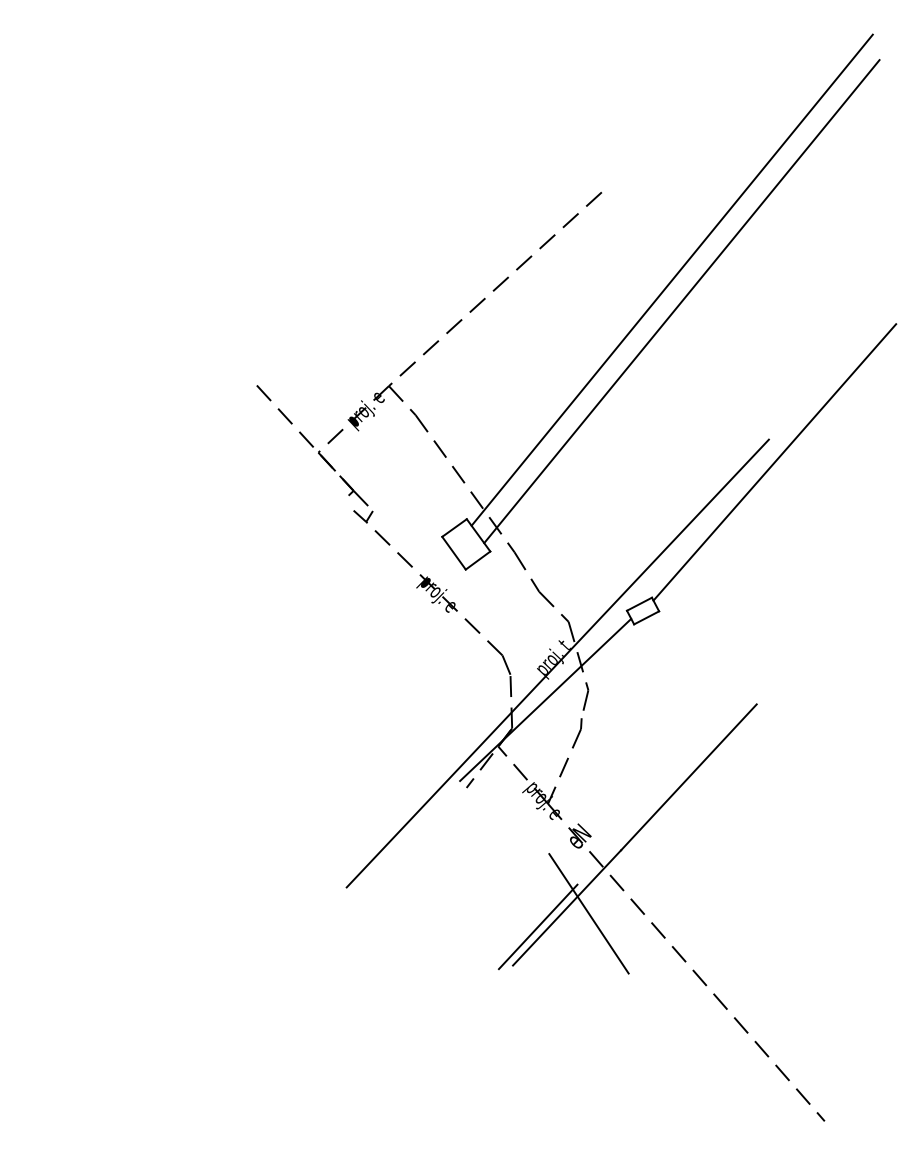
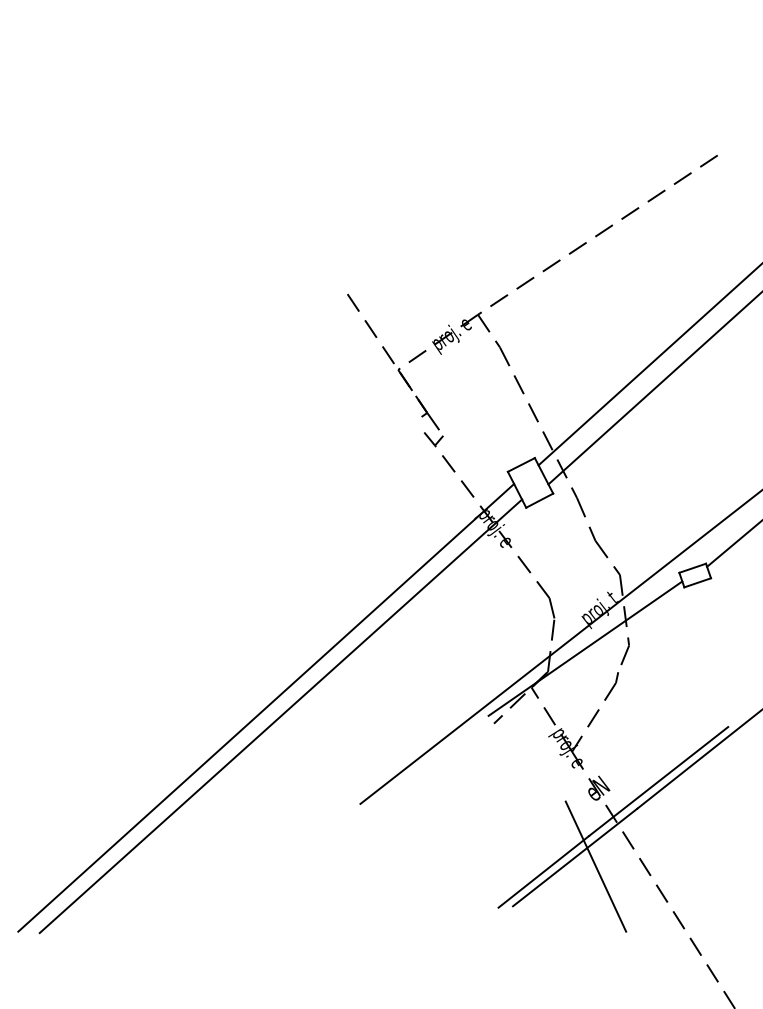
line: (238, 806) -> (265, 707), added
line: (254, 812) -> (280, 715), added
line: (637, 819) -> (658, 780), added

